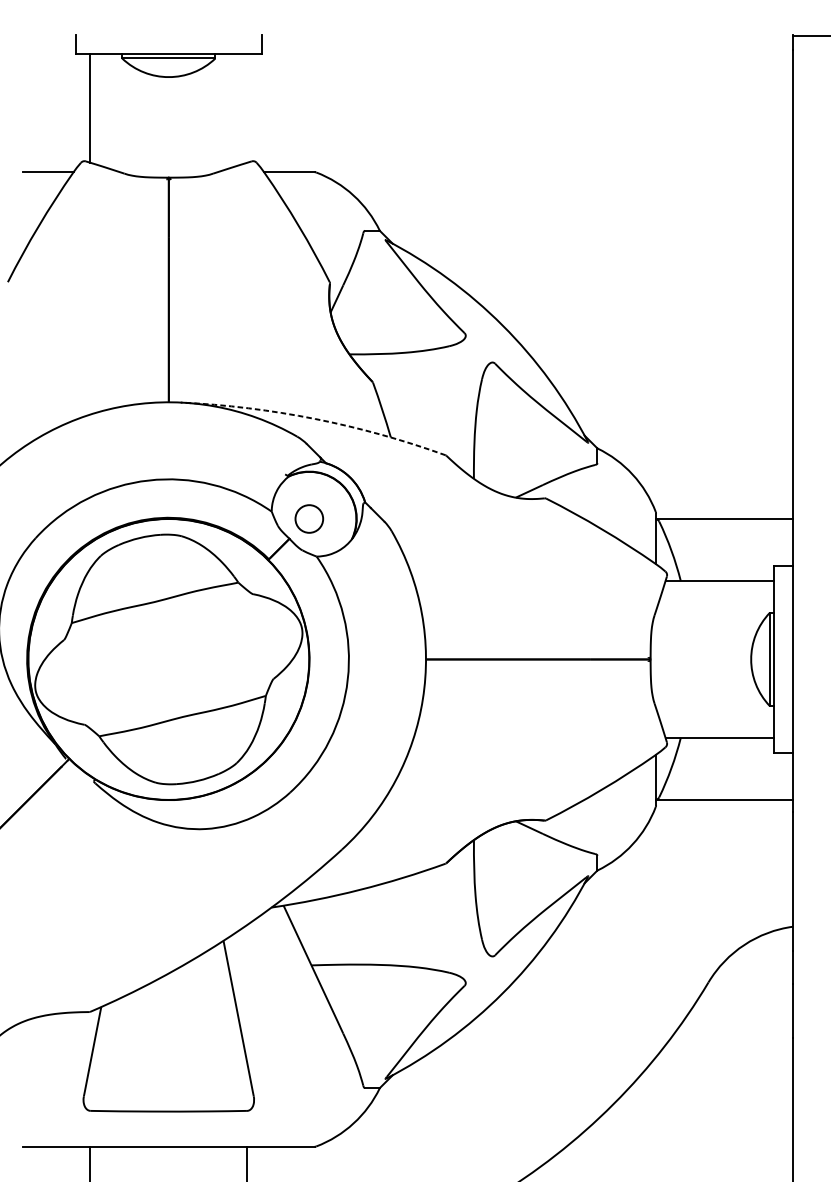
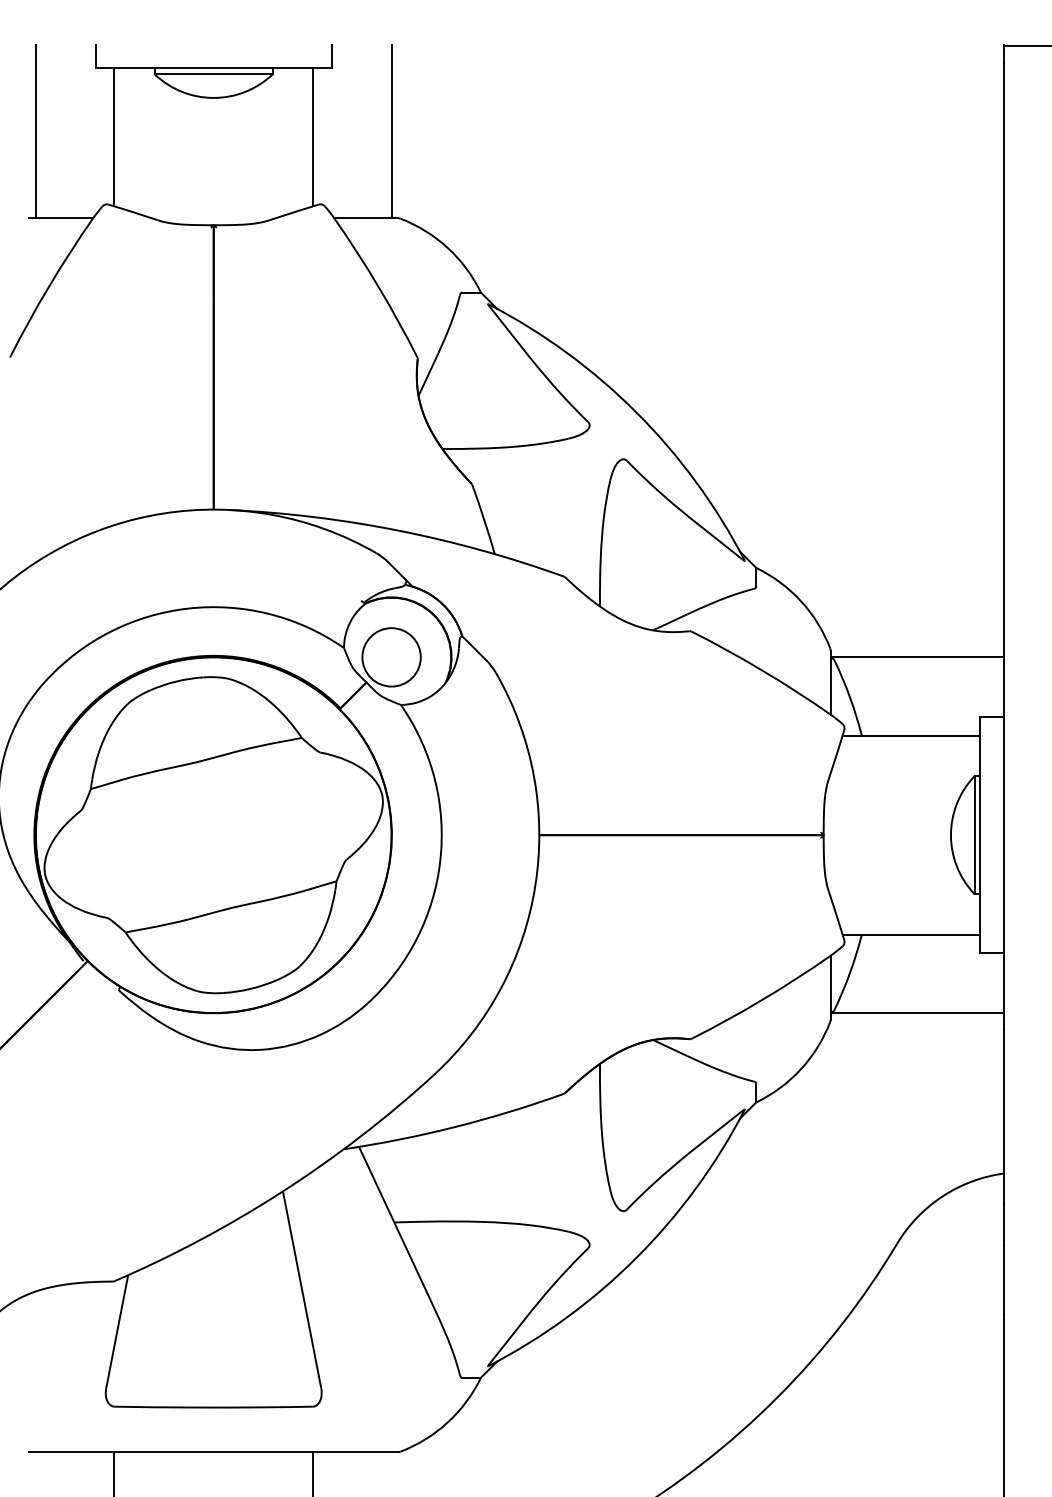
line: (28, 103) -> (35, 131), added
line: (309, 103) -> (391, 131), added
line: (247, 108) -> (313, 137), added
arc: (315, 418) -> (399, 530), dashed -> solid
circle: (309, 519) -> (391, 657), size x1.67

